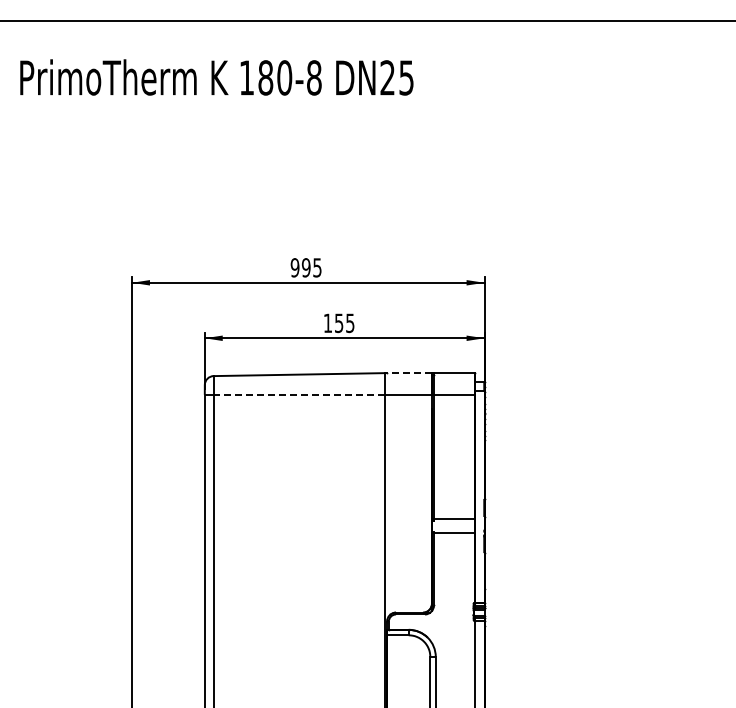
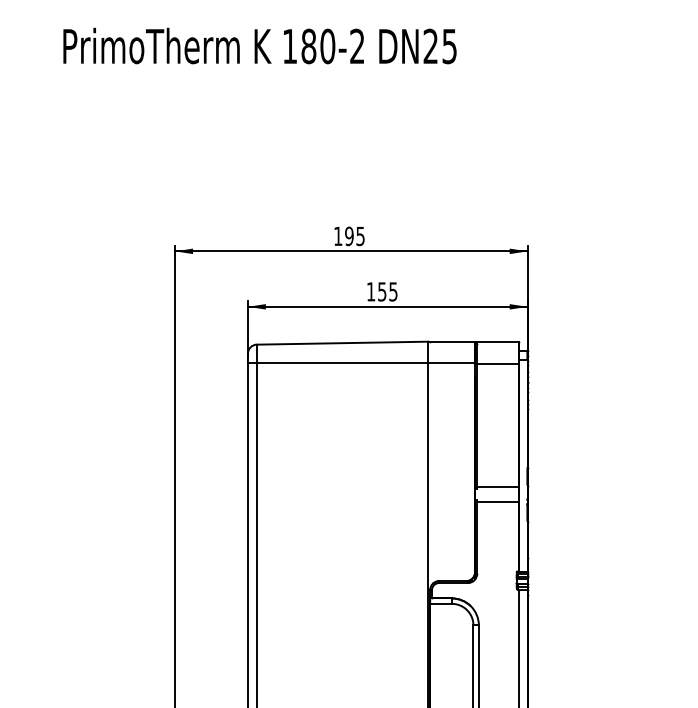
text: (314, 77) -> (357, 46), 180-8 -> 180-2
text: (294, 267) -> (337, 236), 995 -> 195
line: (408, 373) -> (451, 342), dashed -> solid
line: (299, 394) -> (342, 363), dashed -> solid

